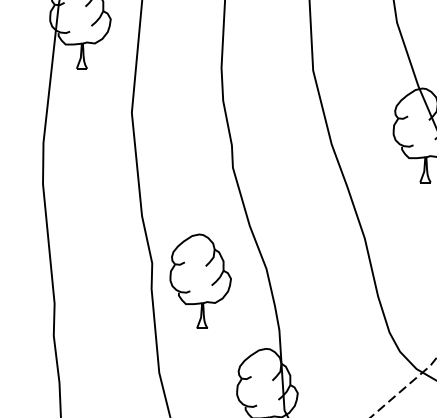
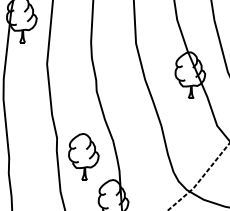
part: (199, 280) -> (83, 156), moved

